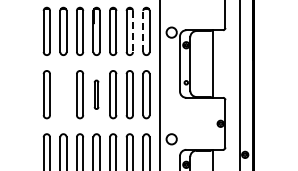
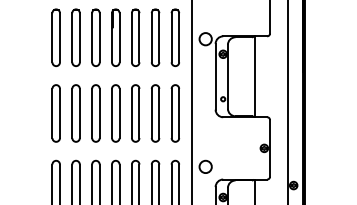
line: (132, 31) -> (158, 37), dashed -> solid
line: (143, 31) -> (171, 37), dashed -> solid
part: (63, 94) -> (76, 113), added
part: (96, 94) -> (115, 113), size x1.67

